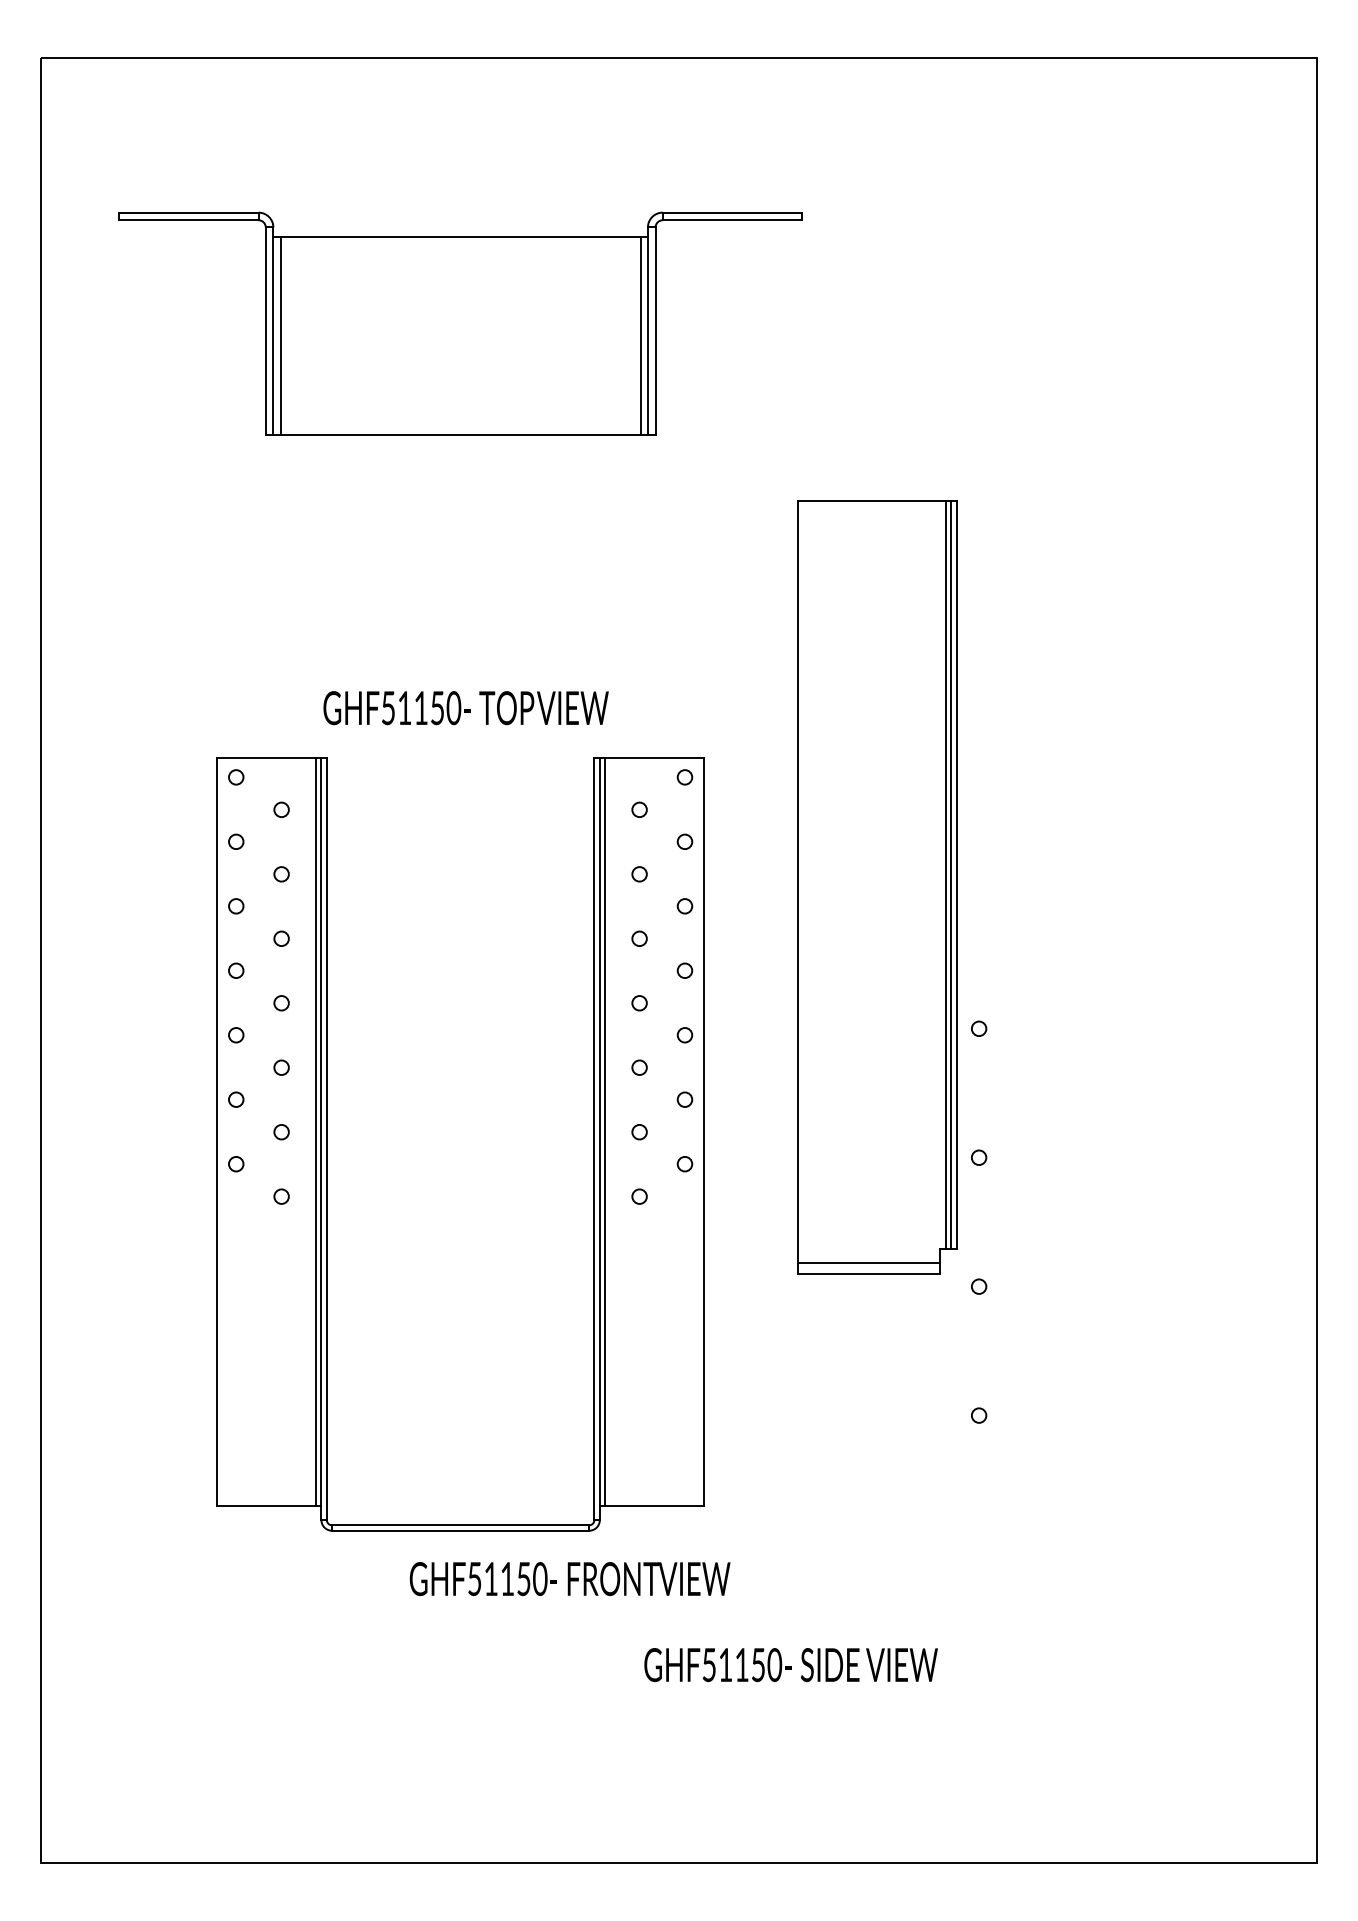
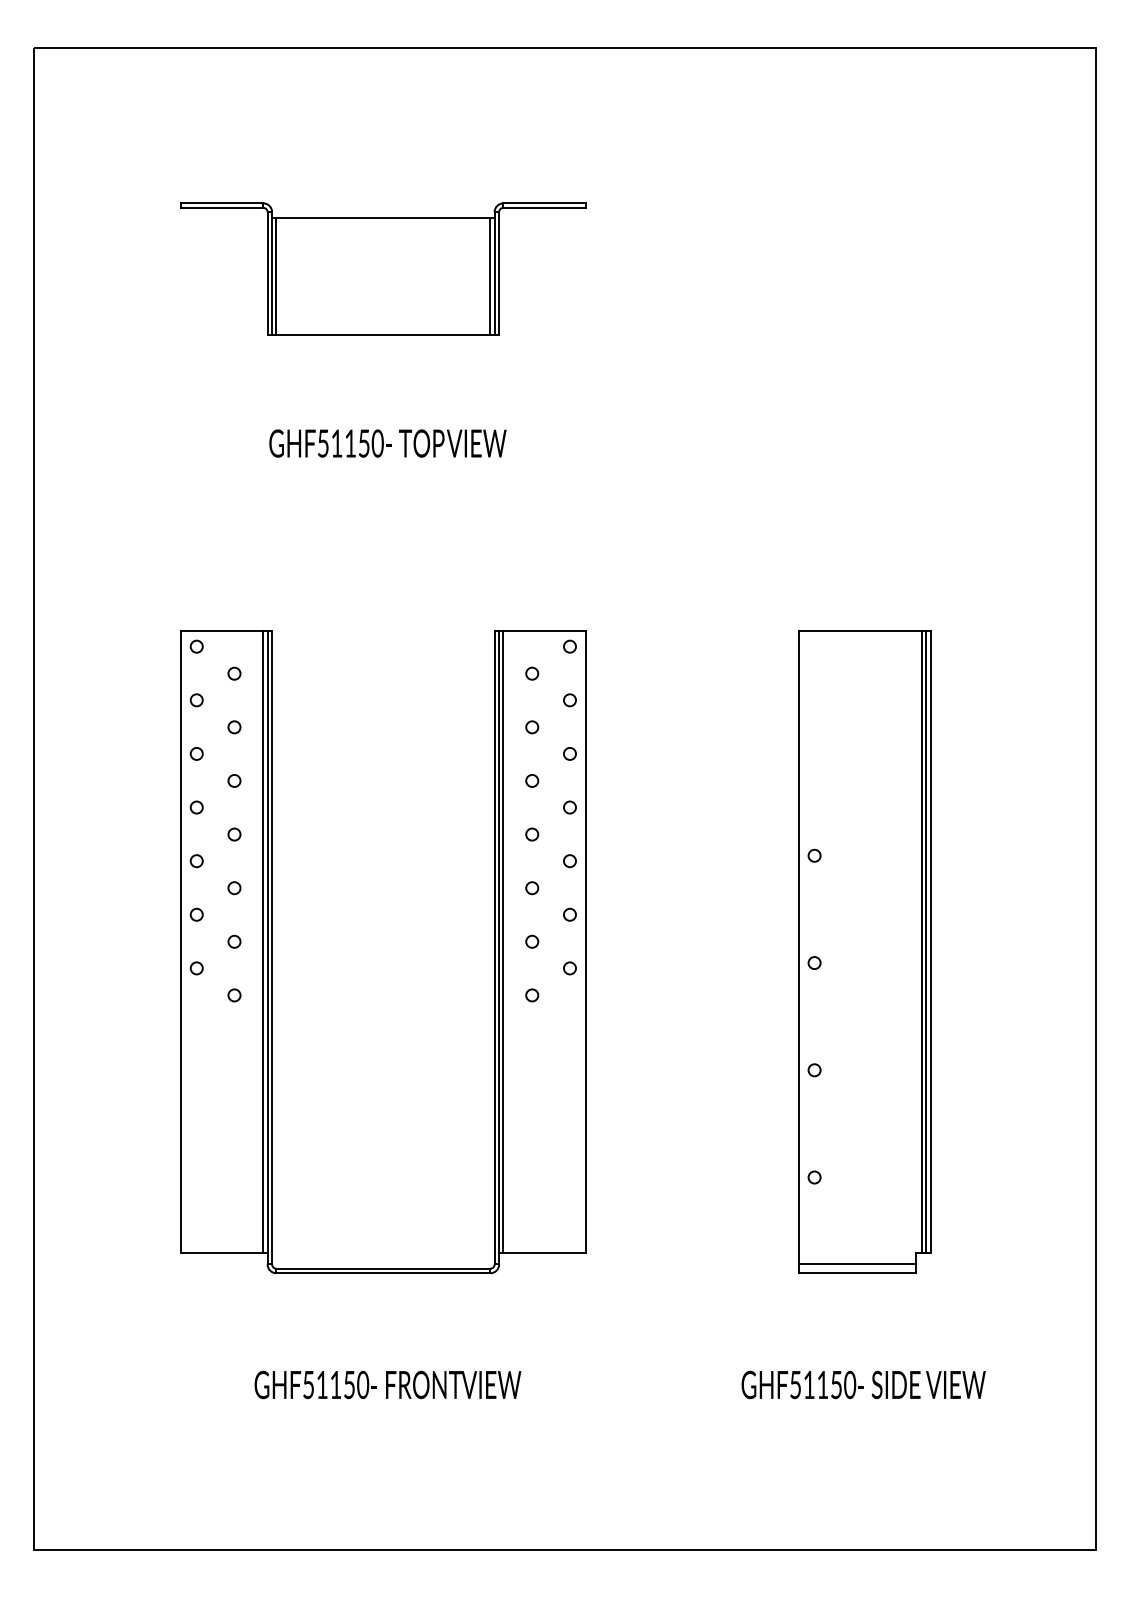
part: (460, 323) -> (383, 269), size x0.71
text: (465, 708) -> (387, 443), moved
part: (877, 887) -> (864, 952), moved
text: (569, 1579) -> (387, 1385), moved
text: (790, 1665) -> (863, 1385), moved

